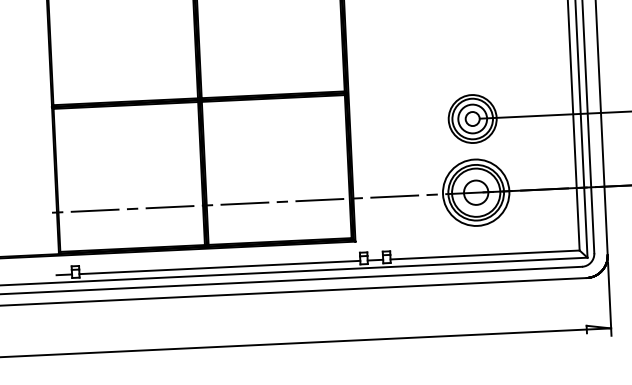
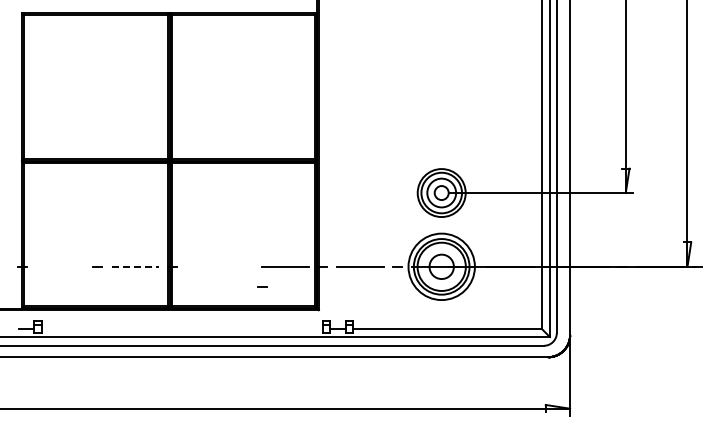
line: (282, 201) -> (262, 286), moved
line: (244, 203) -> (209, 266), removed
line: (170, 206) -> (135, 266), solid -> dashed
line: (94, 210) -> (59, 266), removed
line: (219, 267) -> (181, 329), removed

